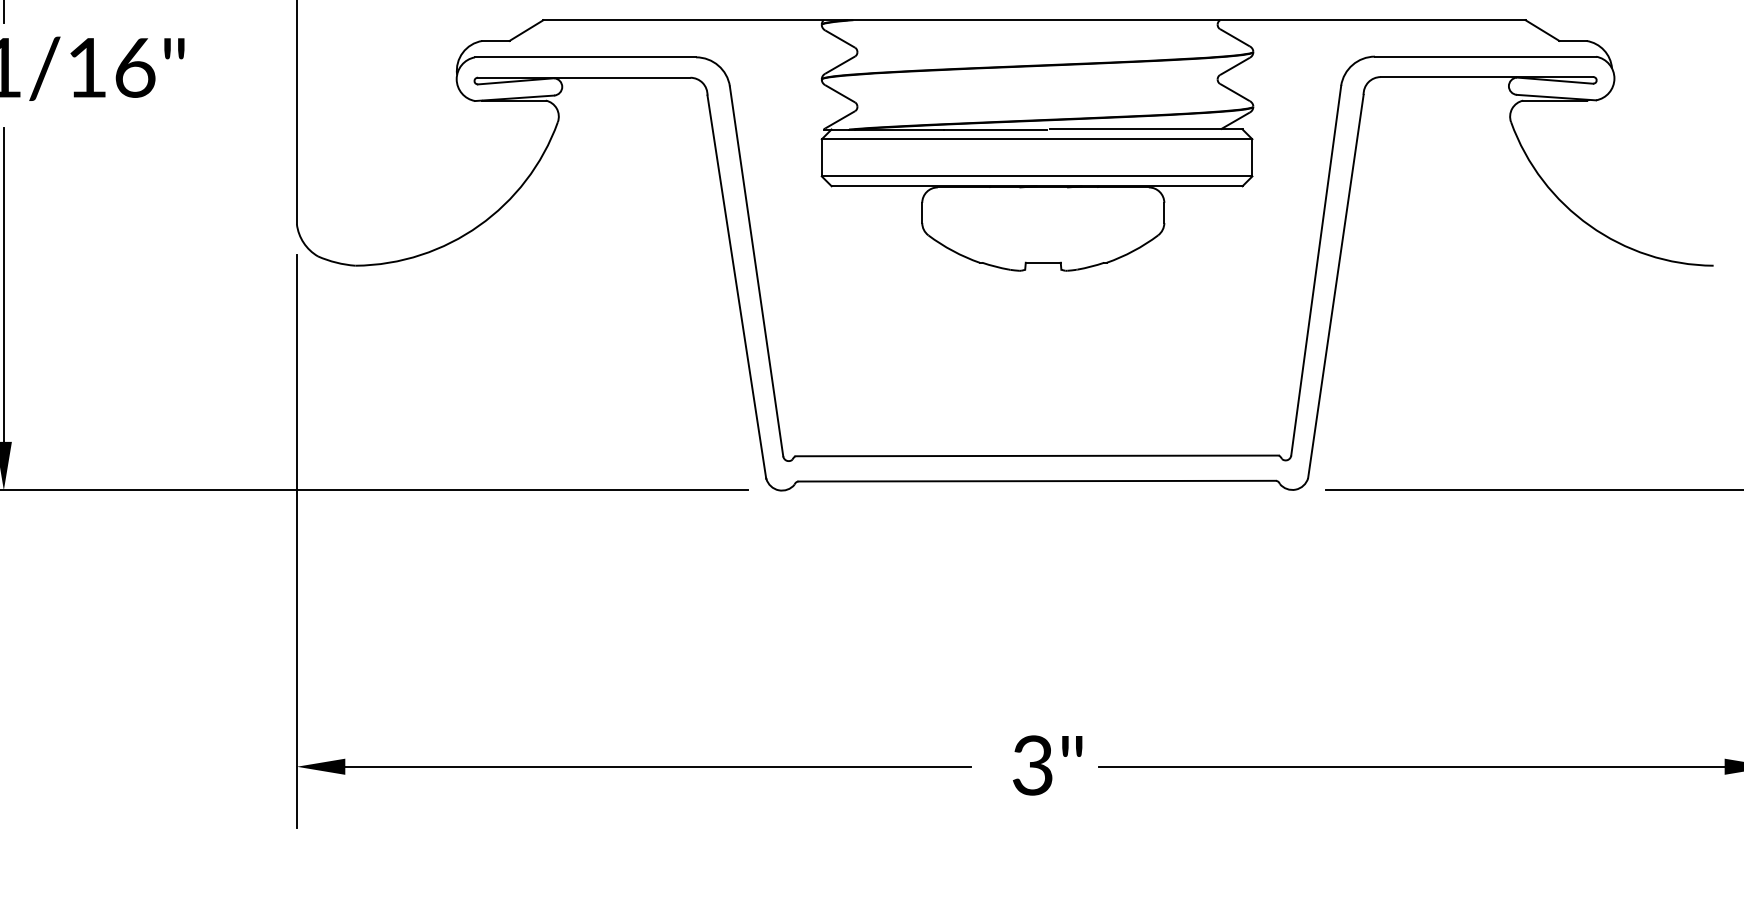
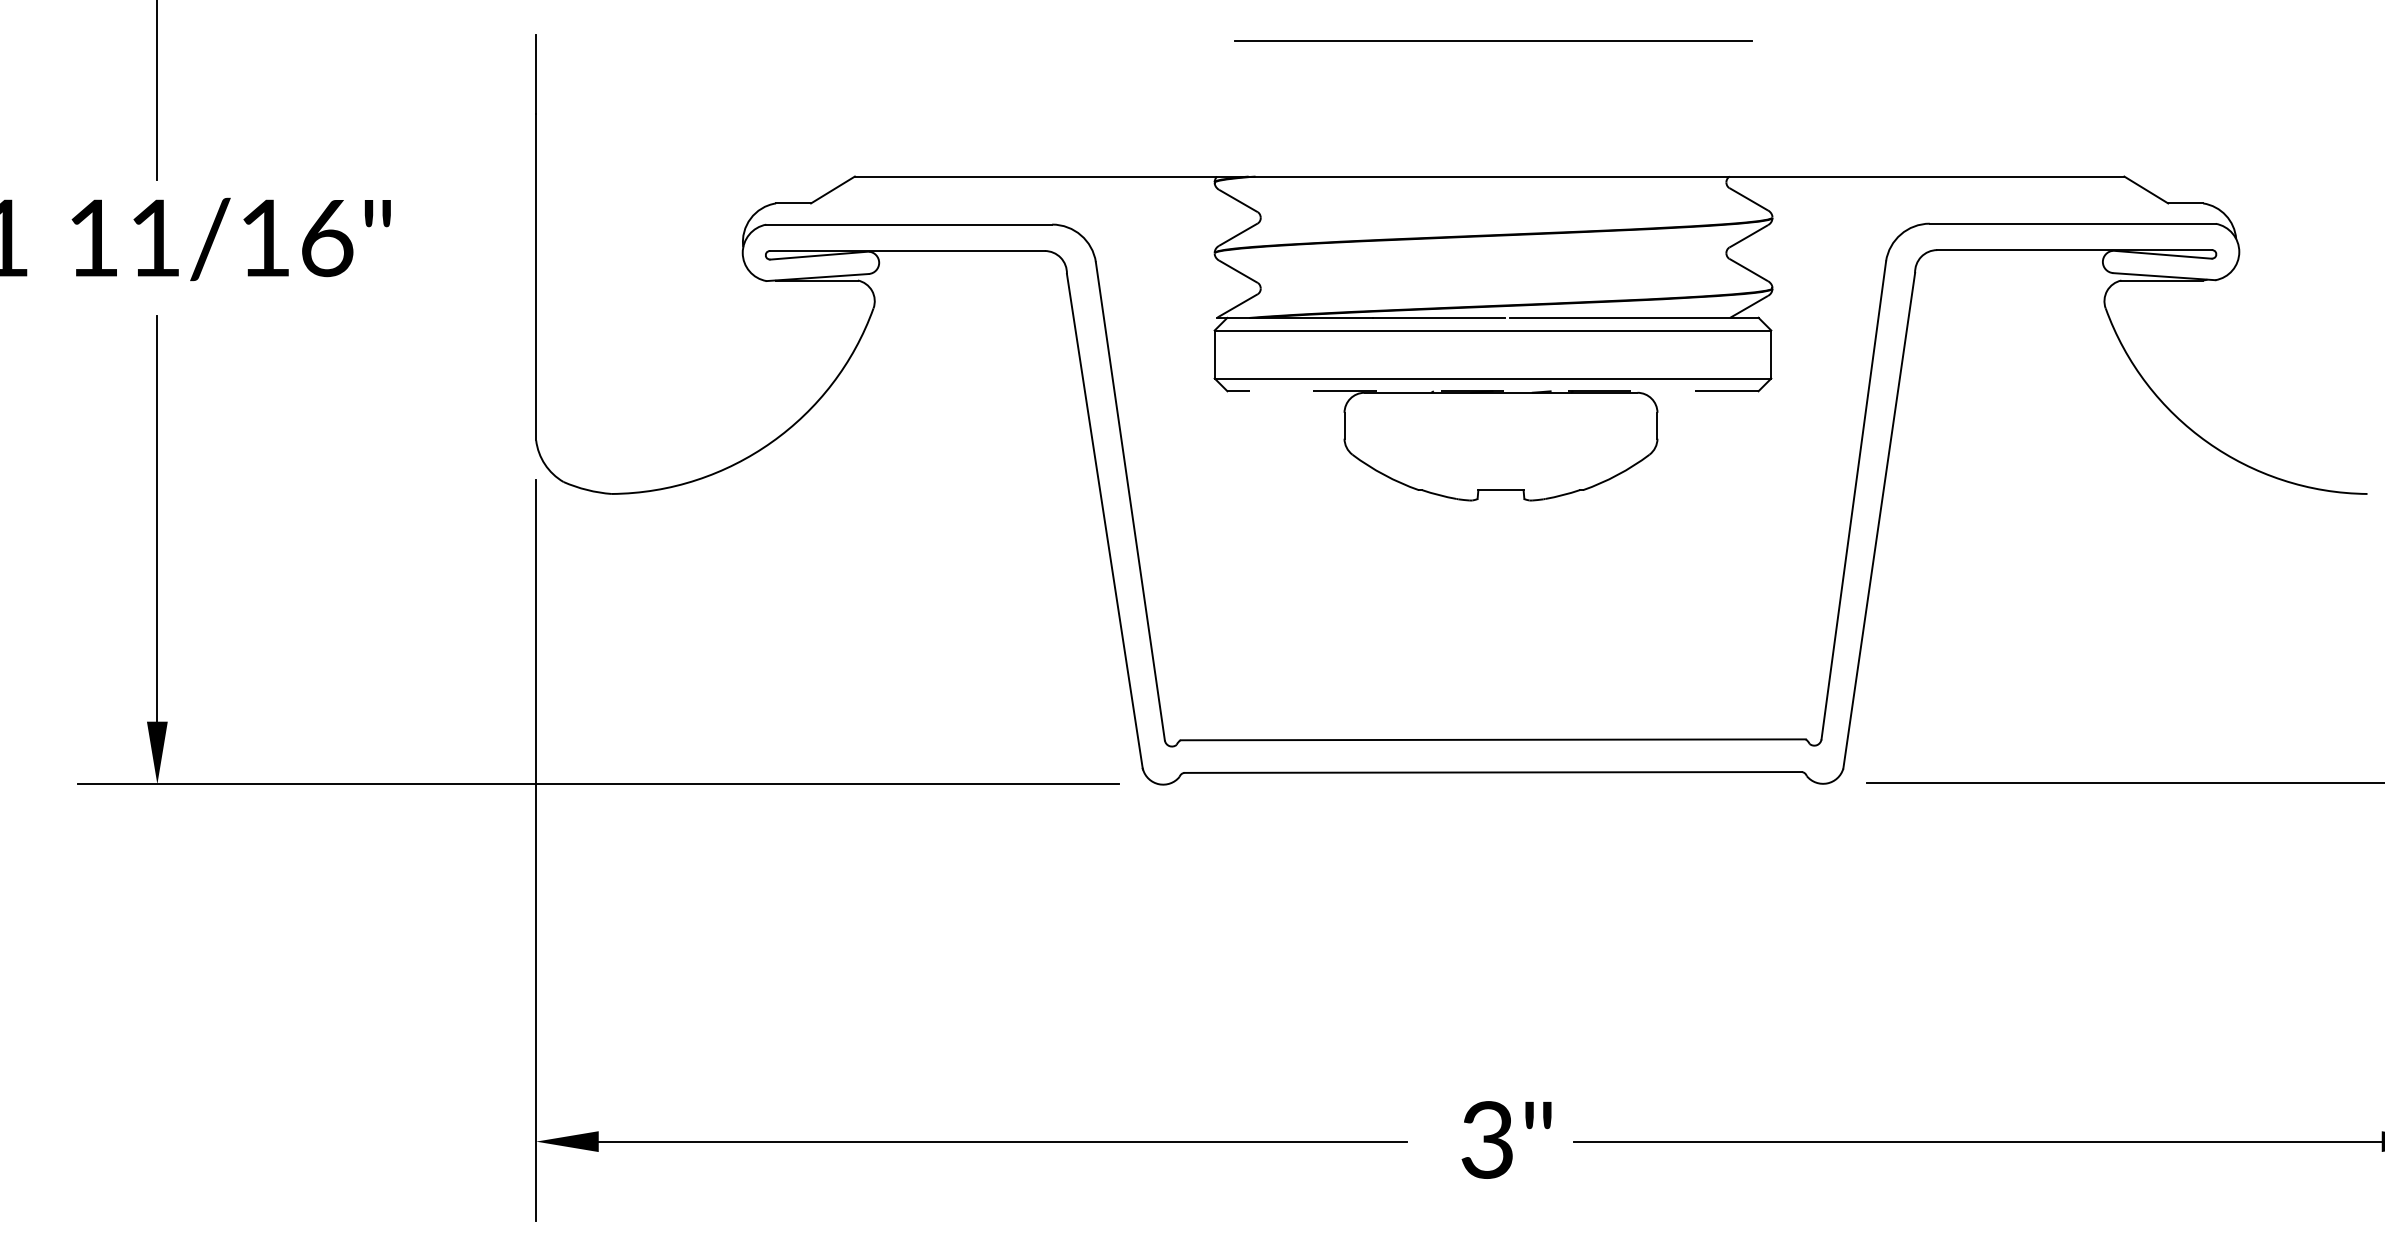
line: (1037, 186) -> (1493, 391), solid -> dashed

